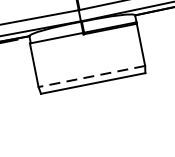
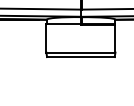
line: (91, 76) -> (80, 52), dashed -> solid

